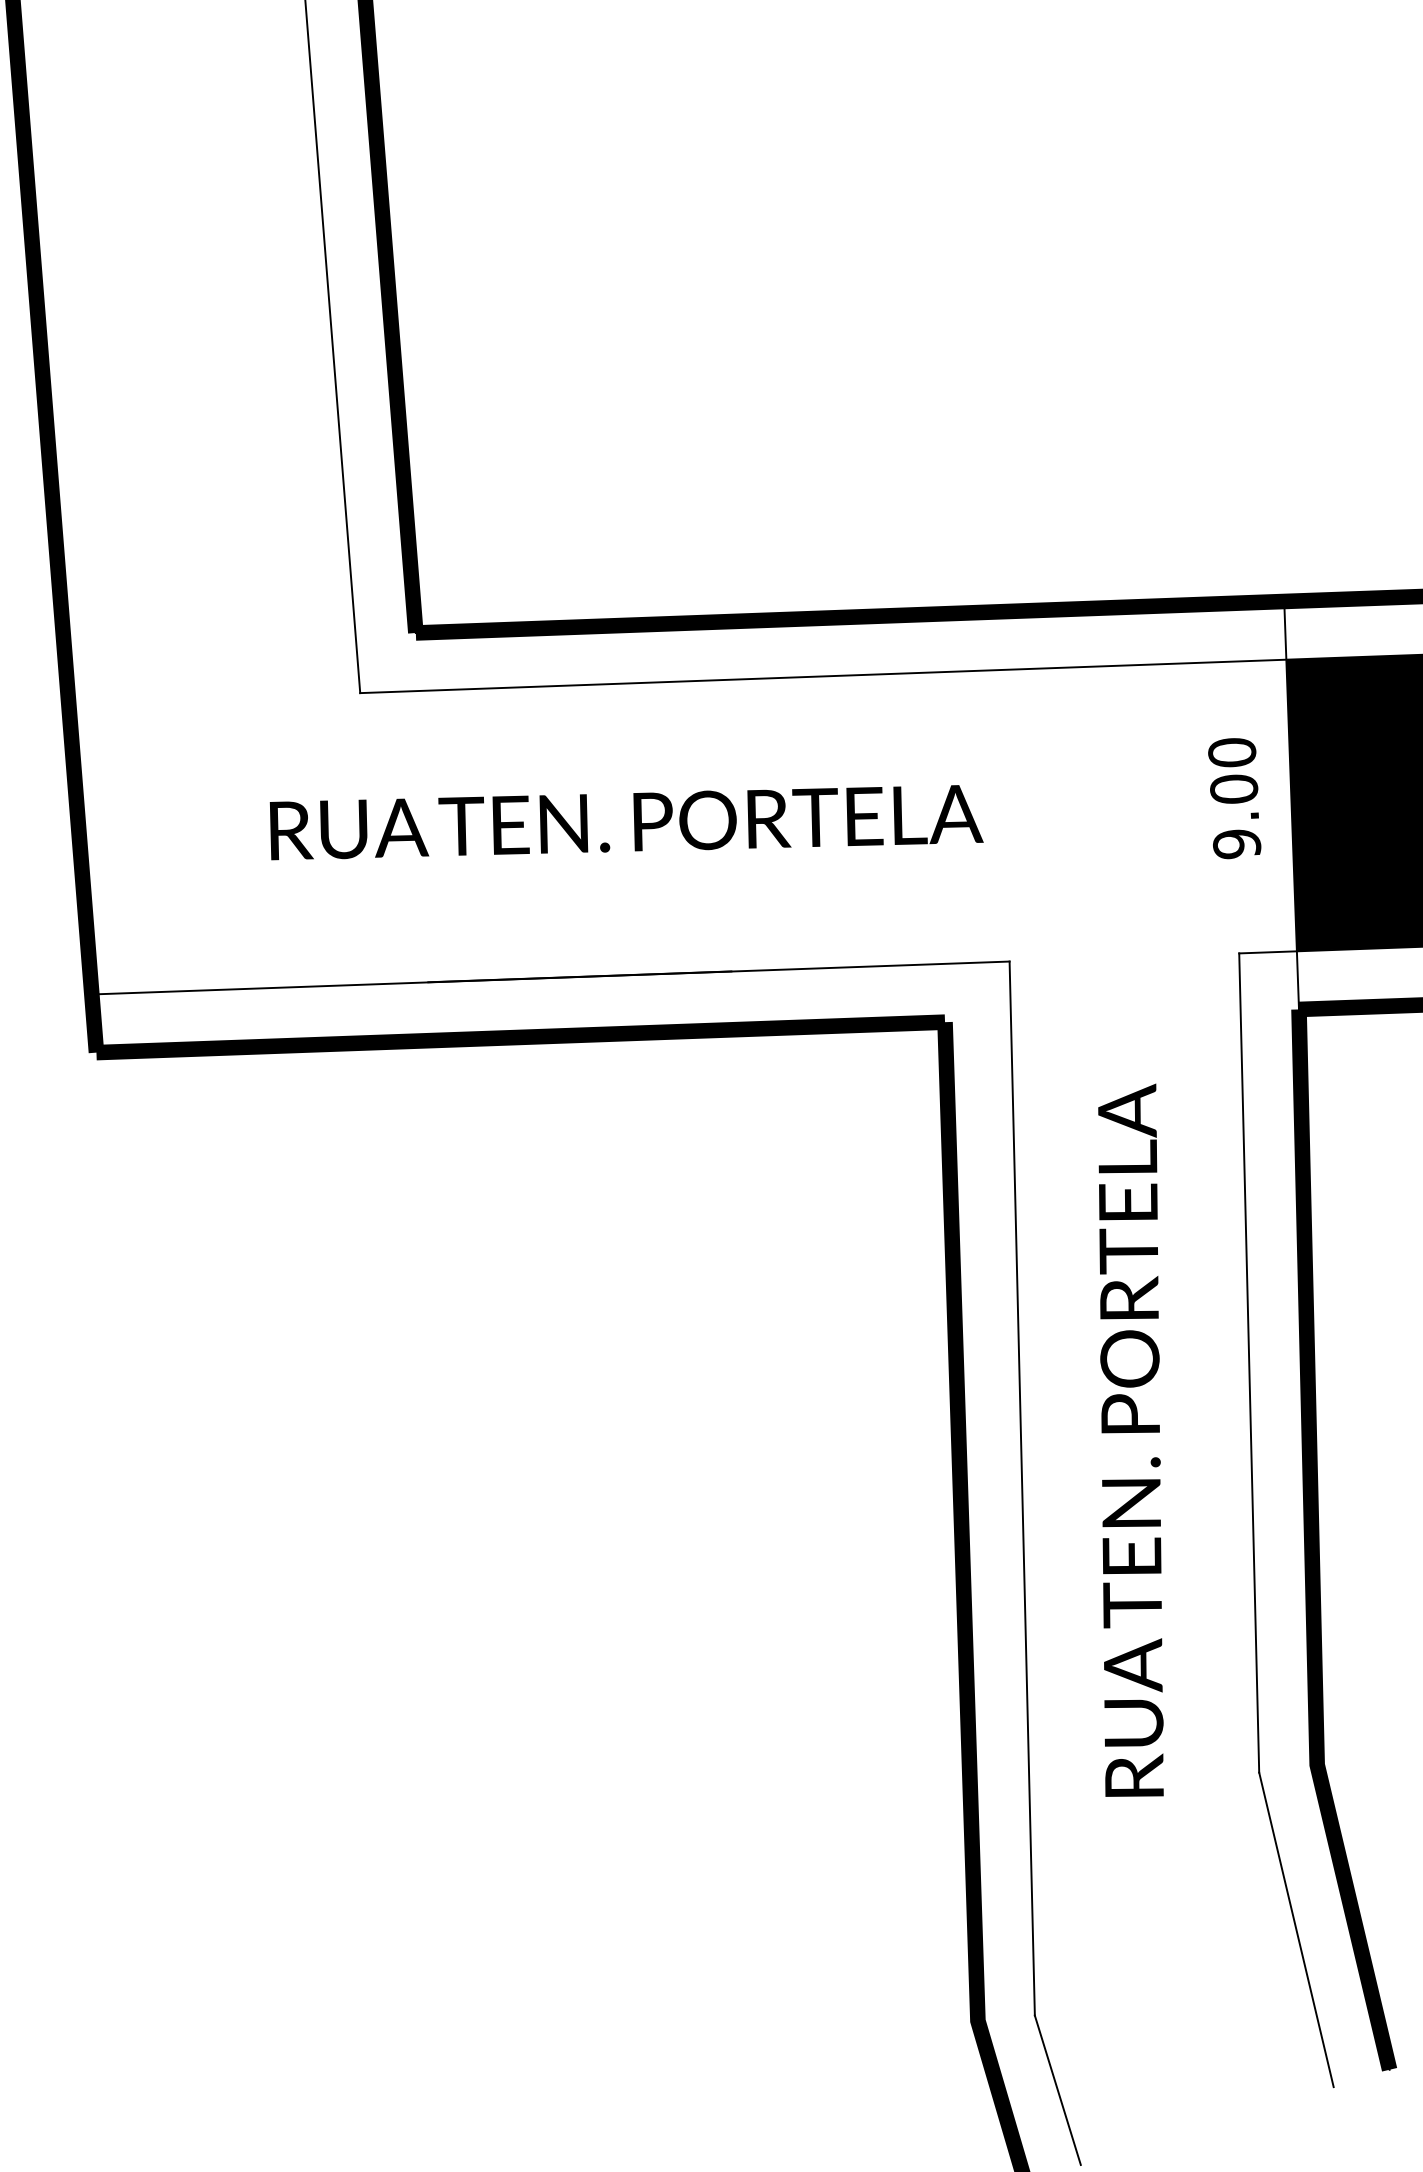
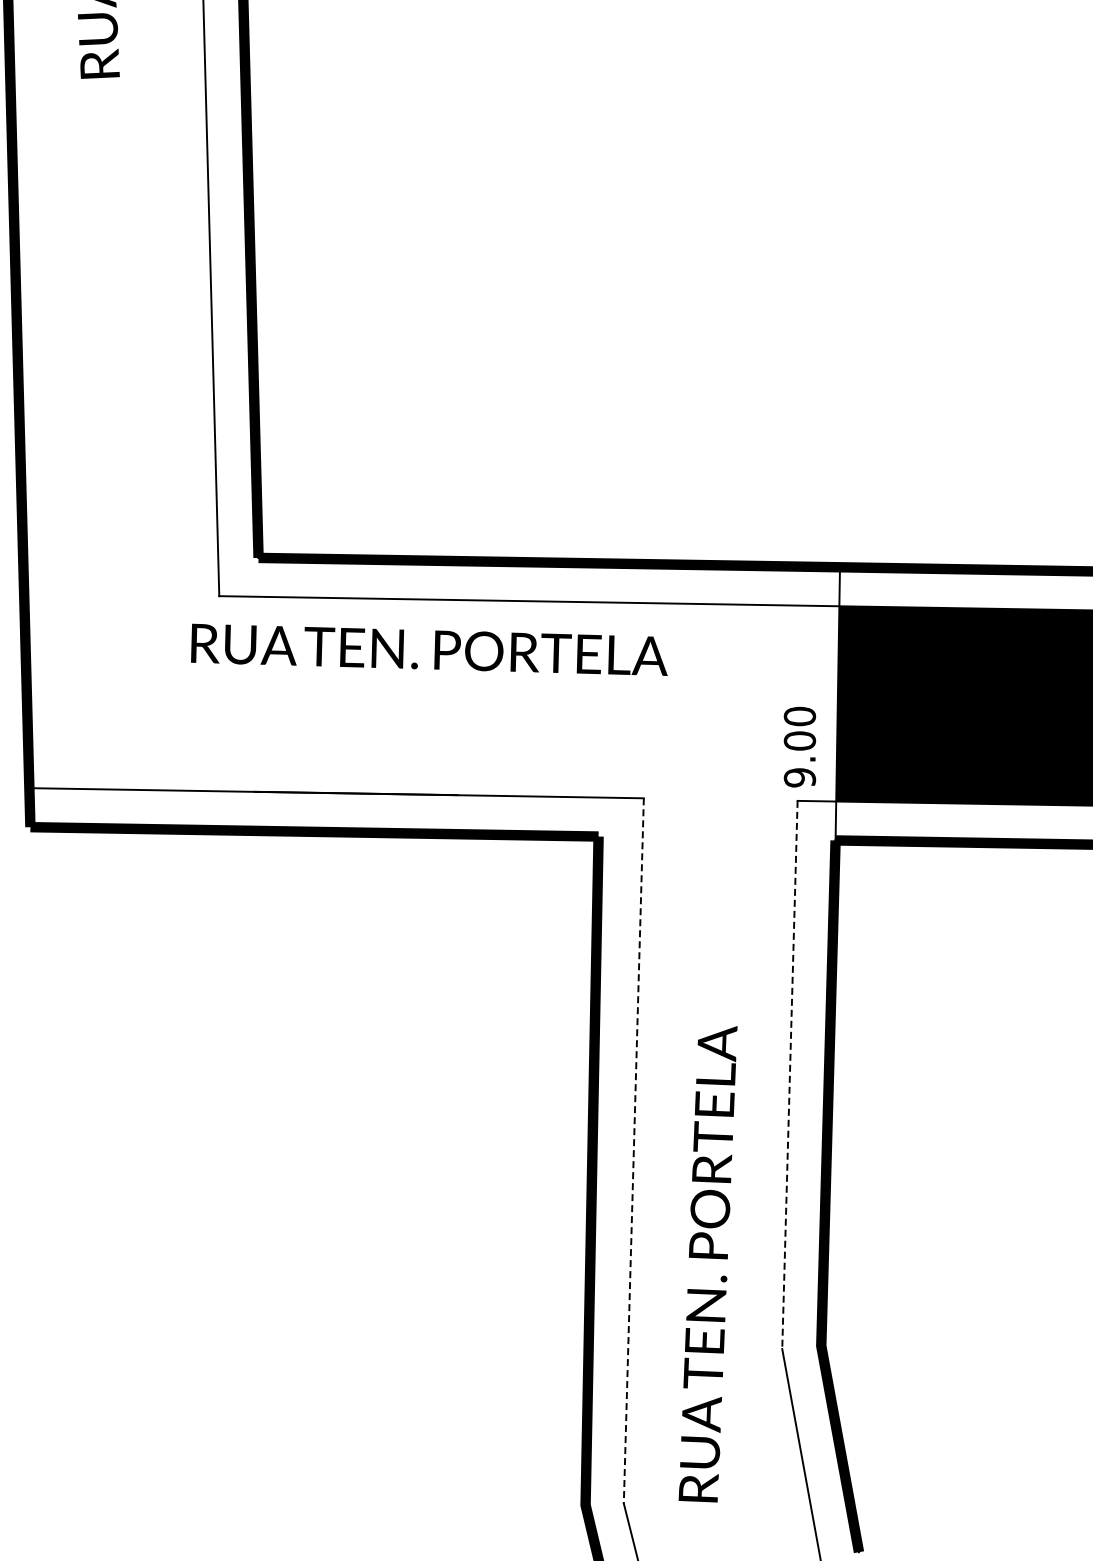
text: (1233, 797) -> (799, 746), moved
text: (626, 821) -> (429, 649), moved
line: (1248, 1363) -> (789, 1075), solid -> dashed
text: (1130, 1441) -> (707, 1264), moved
line: (1021, 1487) -> (633, 1150), solid -> dashed

